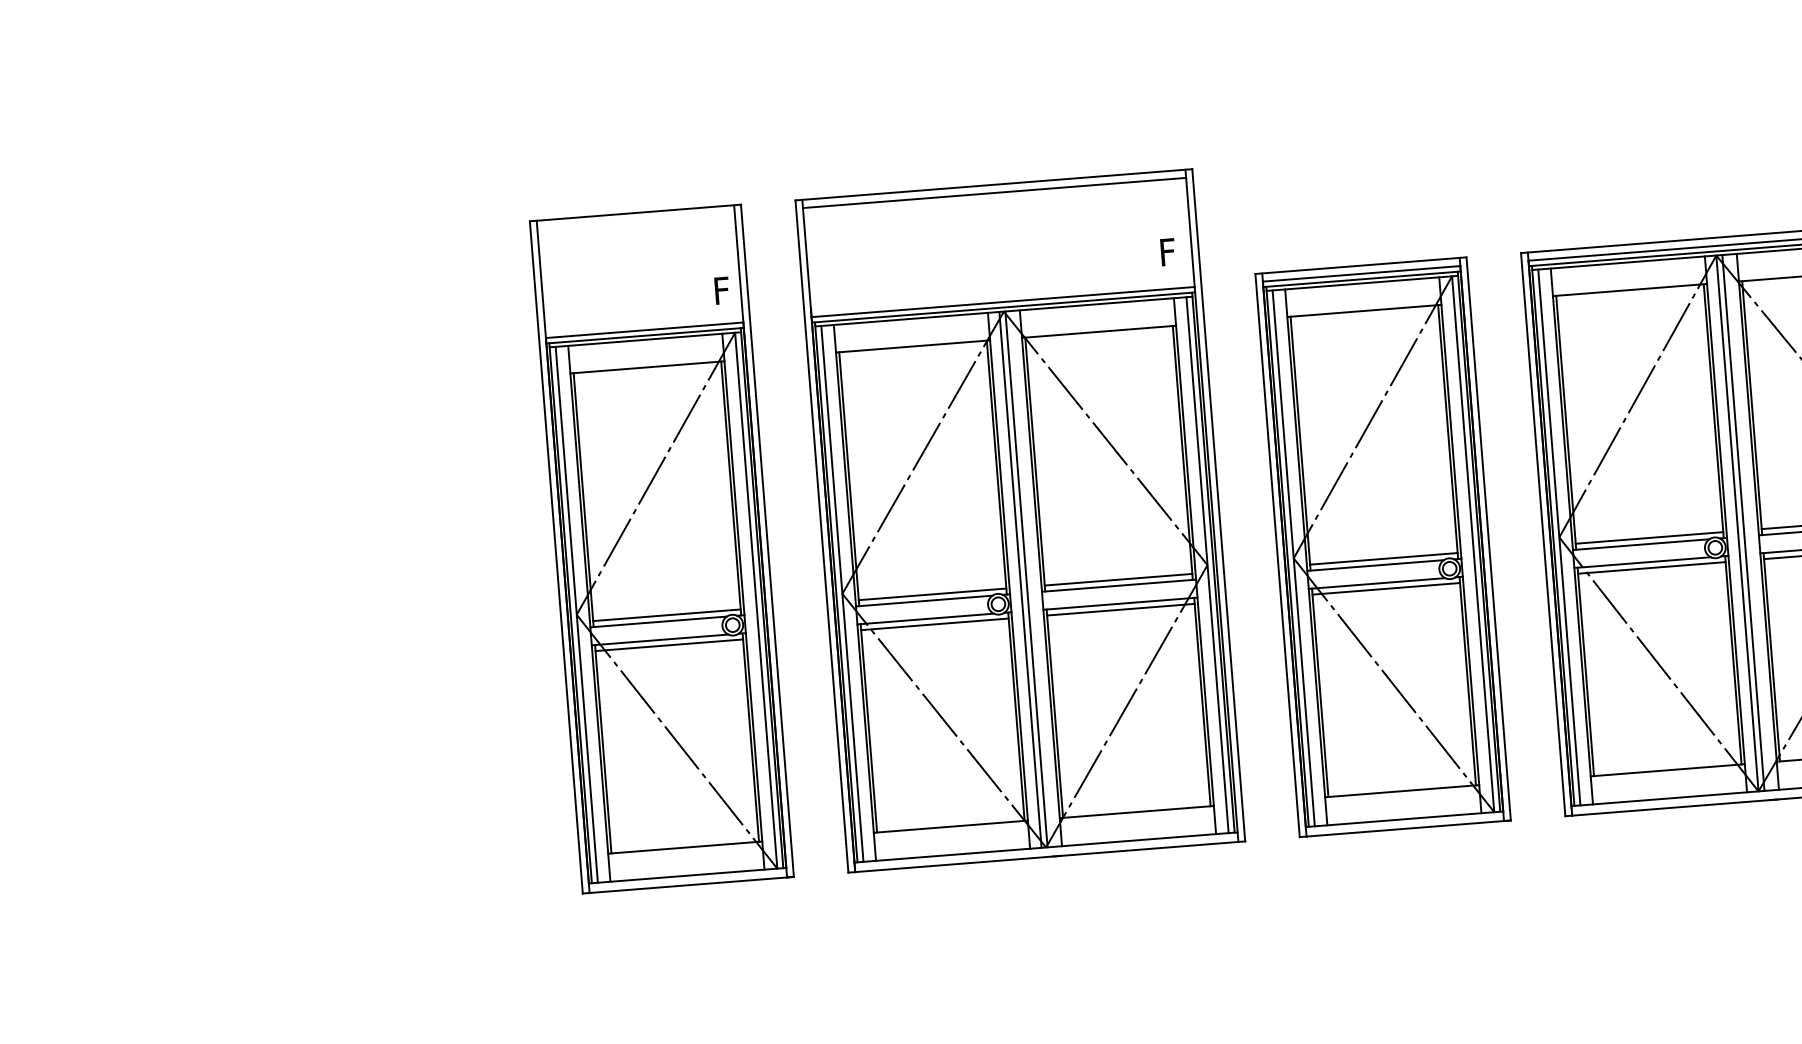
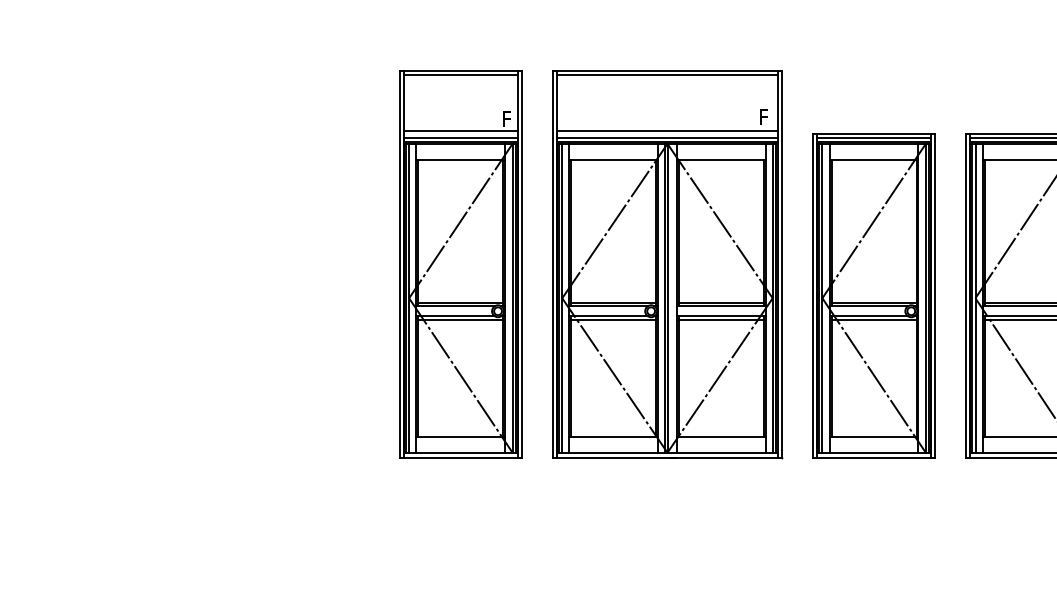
line: (635, 221) -> (460, 75), added
line: (1002, 288) -> (667, 130), added
line: (642, 316) -> (460, 130), added

